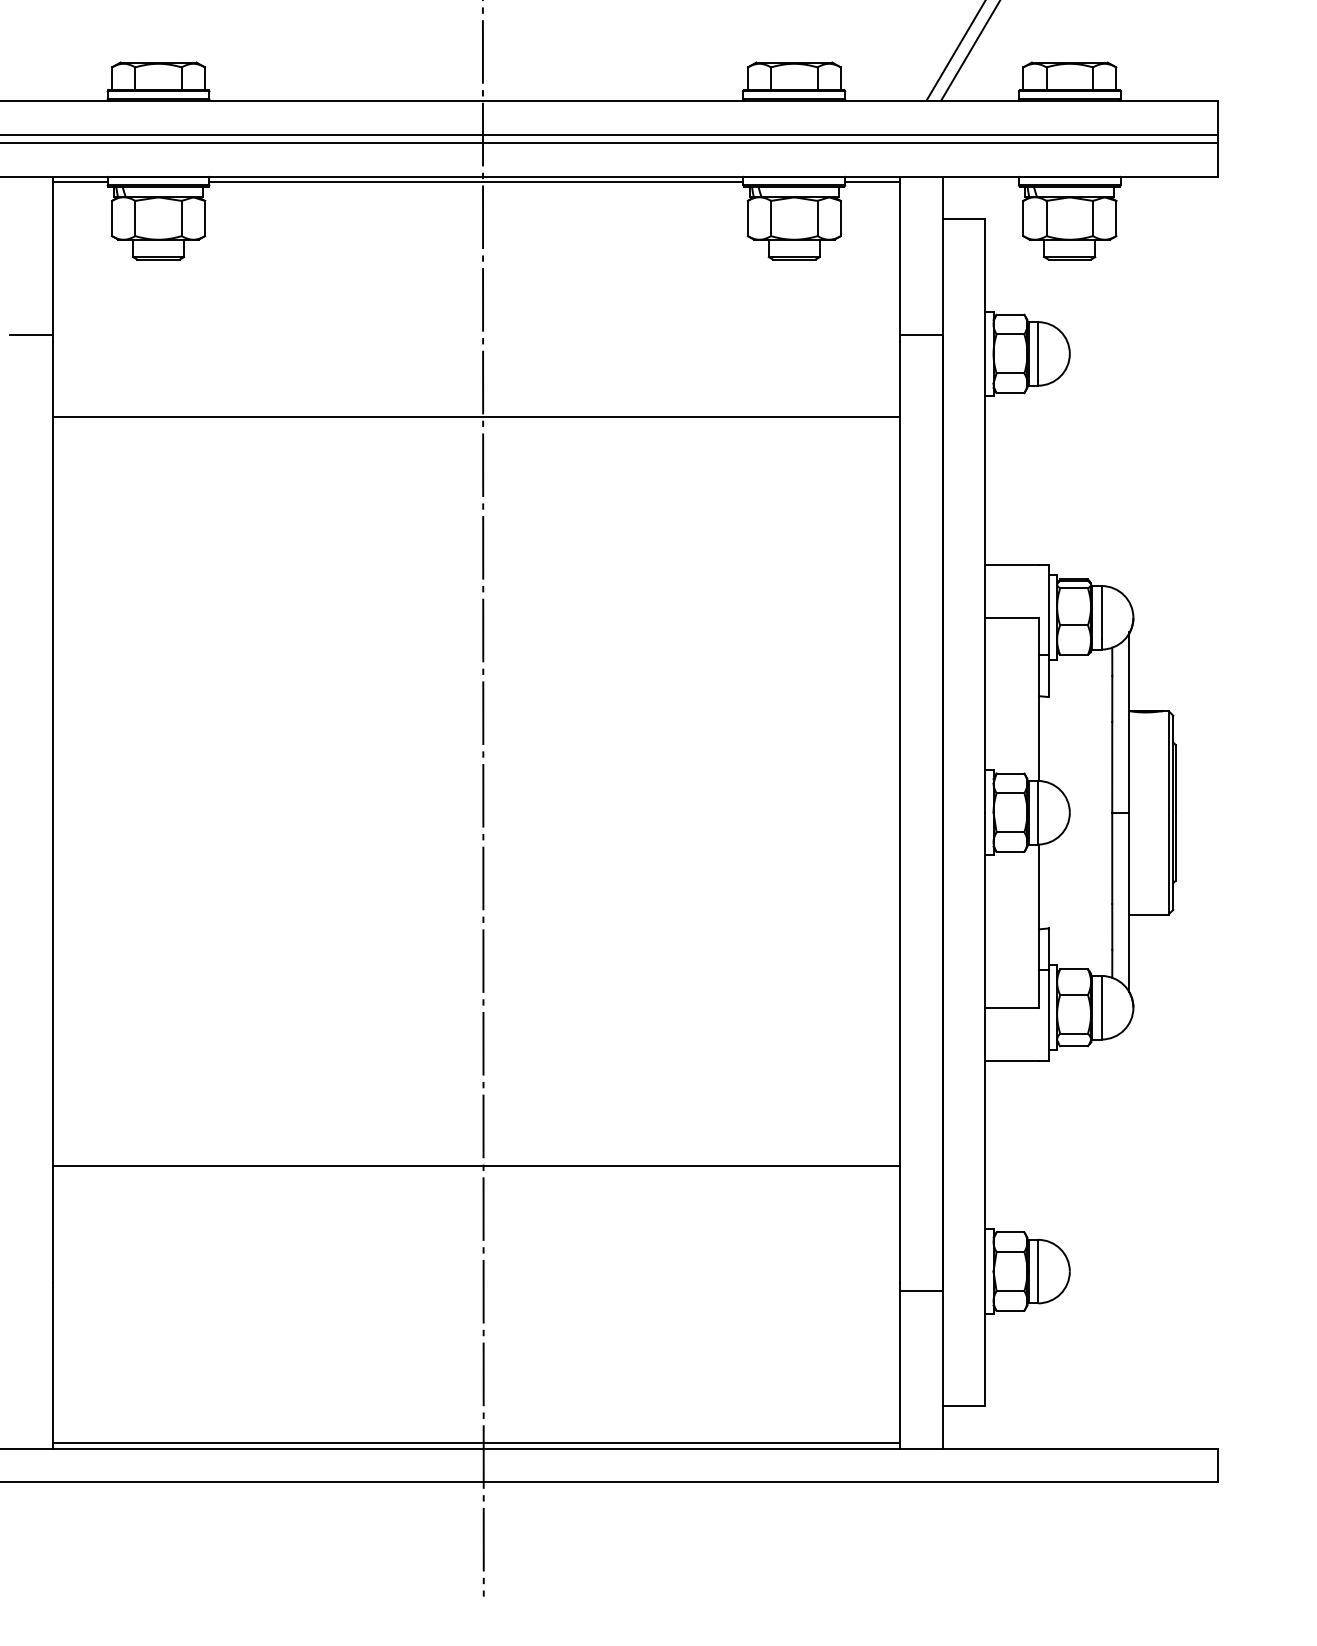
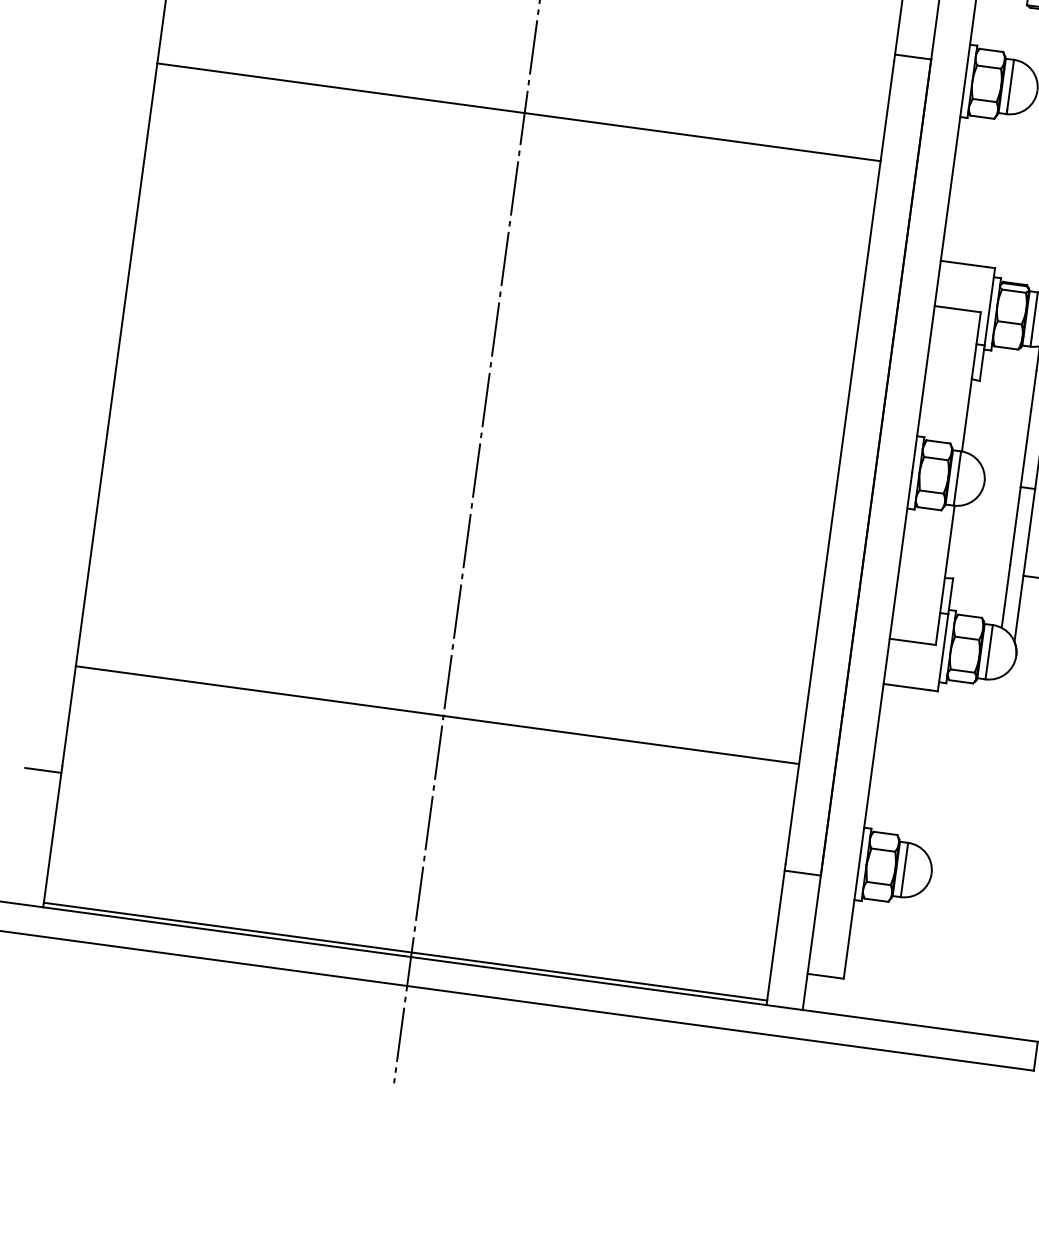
line: (476, 417) -> (519, 112), moved
line: (31, 1291) -> (43, 770), added

